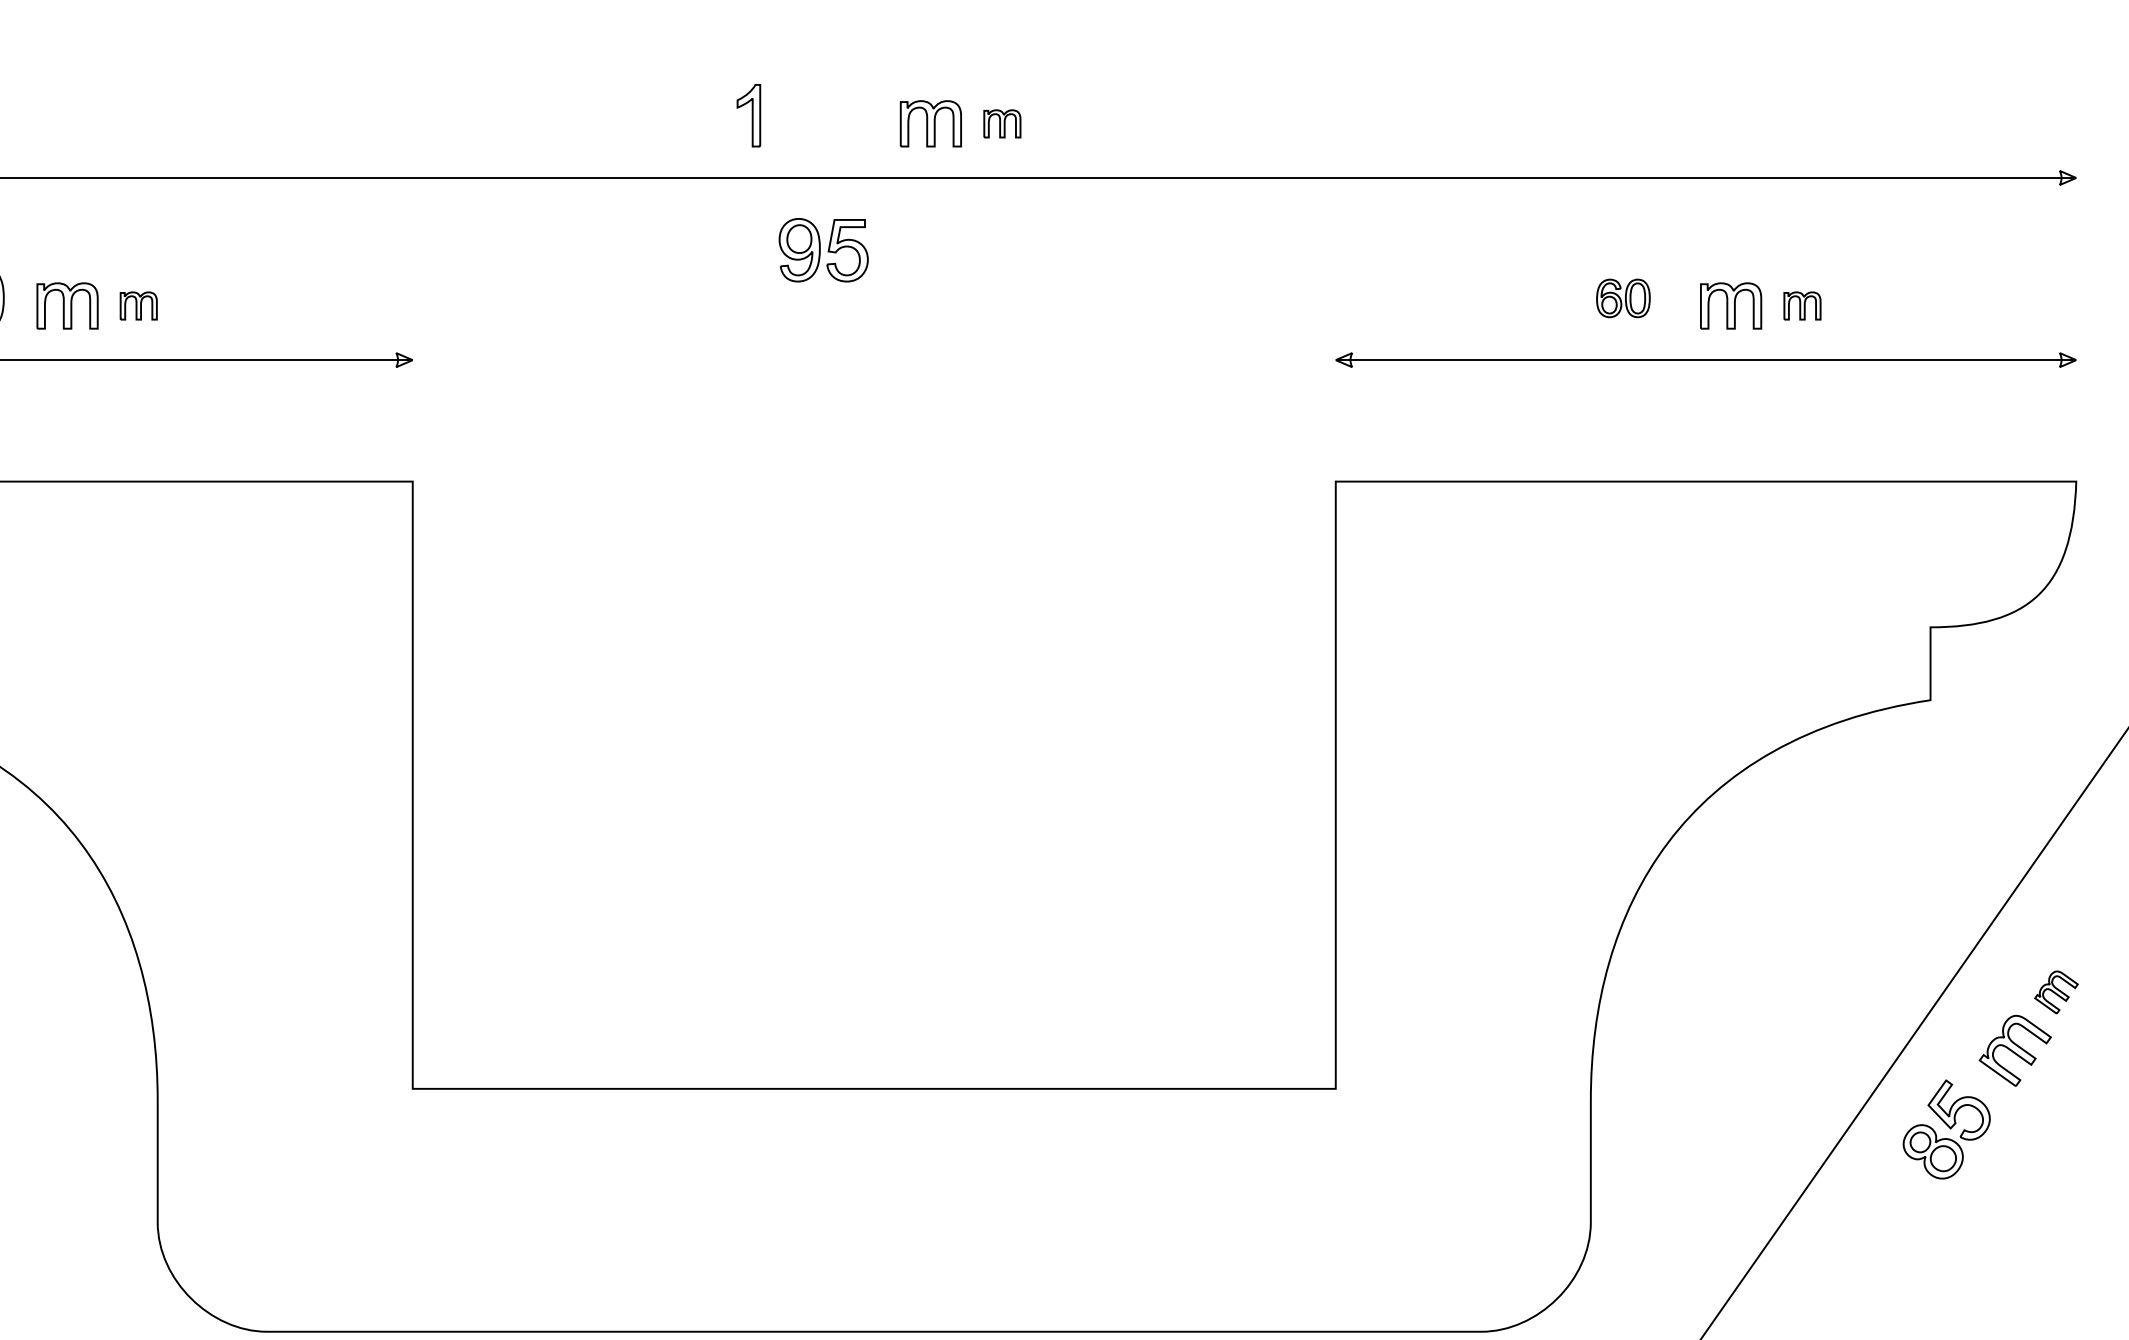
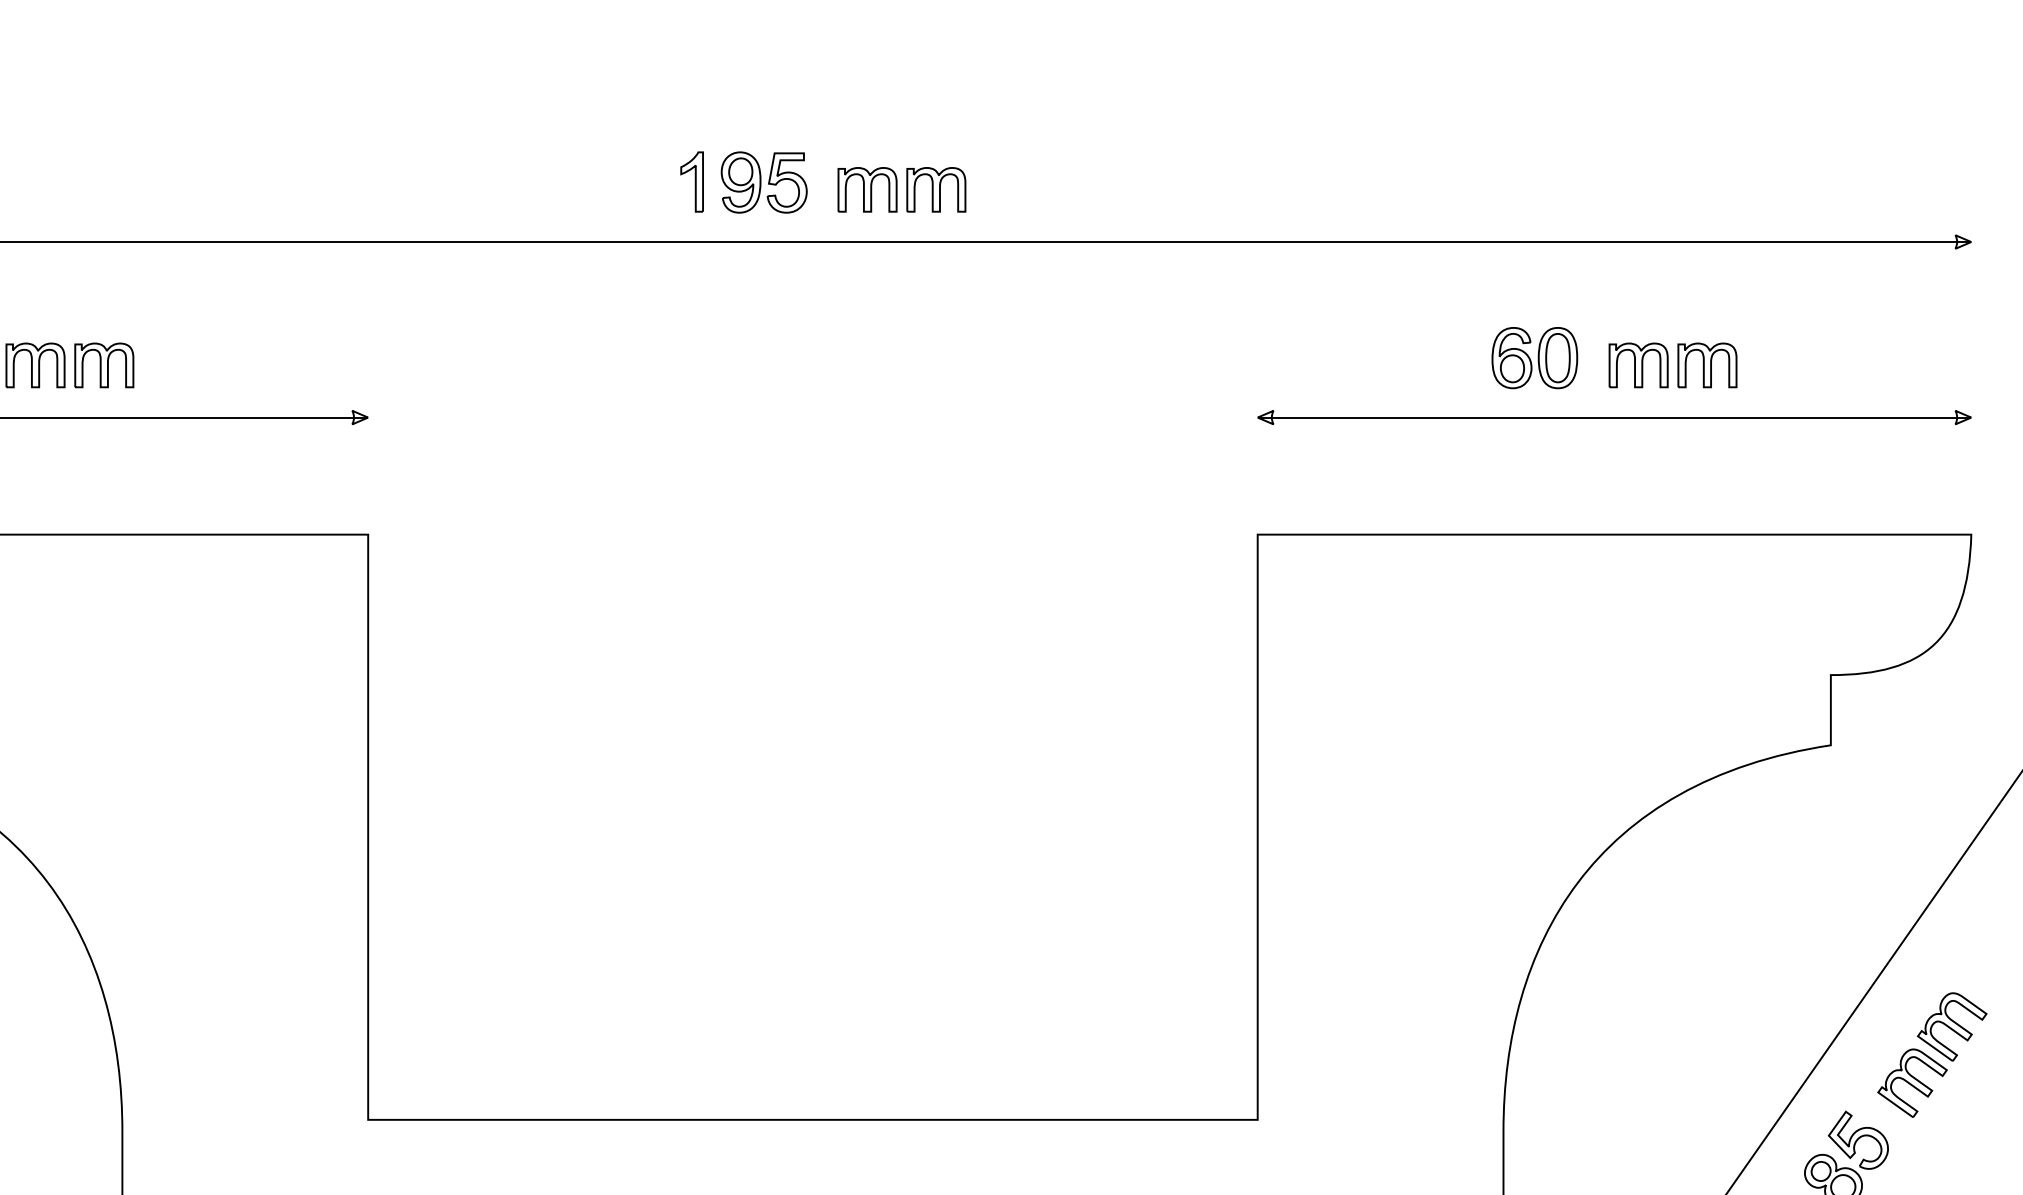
part: (1002, 123) -> (936, 189), size x1.67
part: (823, 250) -> (764, 182), moved
part: (1623, 298) -> (1534, 358), size x1.67
part: (138, 305) -> (103, 364), size x1.67
part: (1802, 305) -> (1707, 364), size x1.67
part: (2056, 992) -> (1952, 1026), size x1.67

